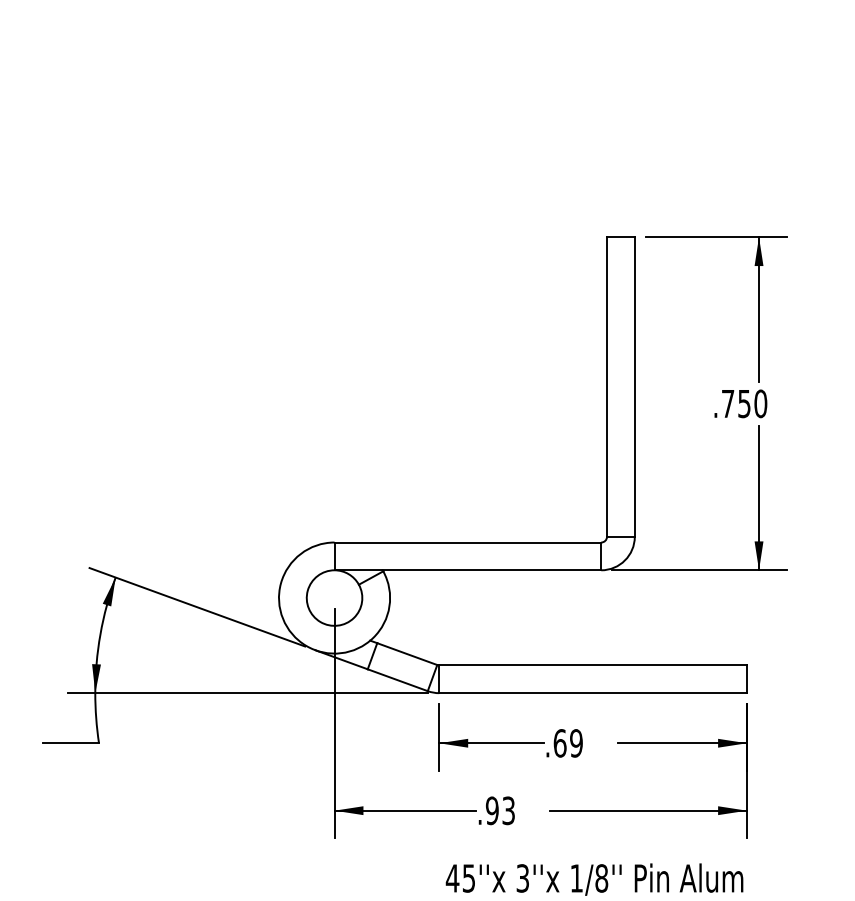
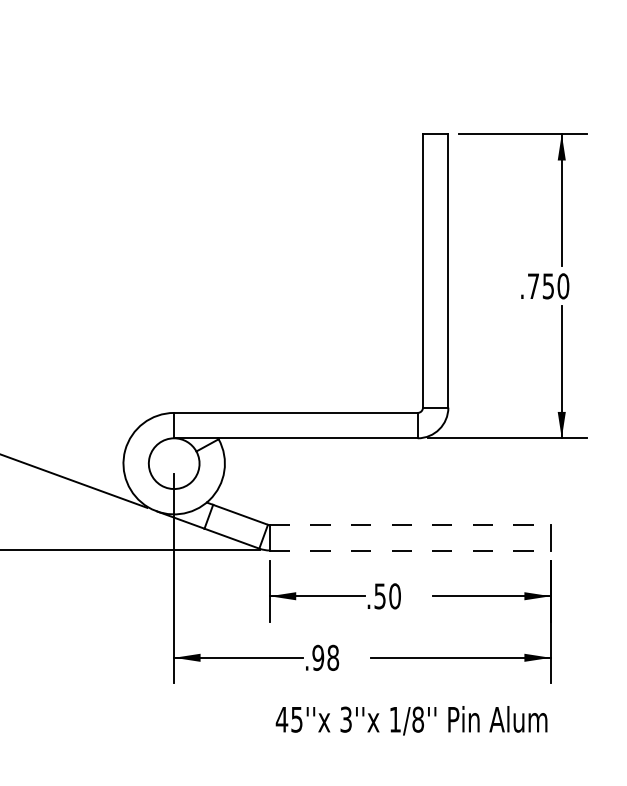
line: (593, 665) -> (410, 525), solid -> dashed
line: (593, 693) -> (410, 550), solid -> dashed
text: (567, 743) -> (386, 596), .69 -> .50
text: (508, 810) -> (333, 657), .93 -> .98

